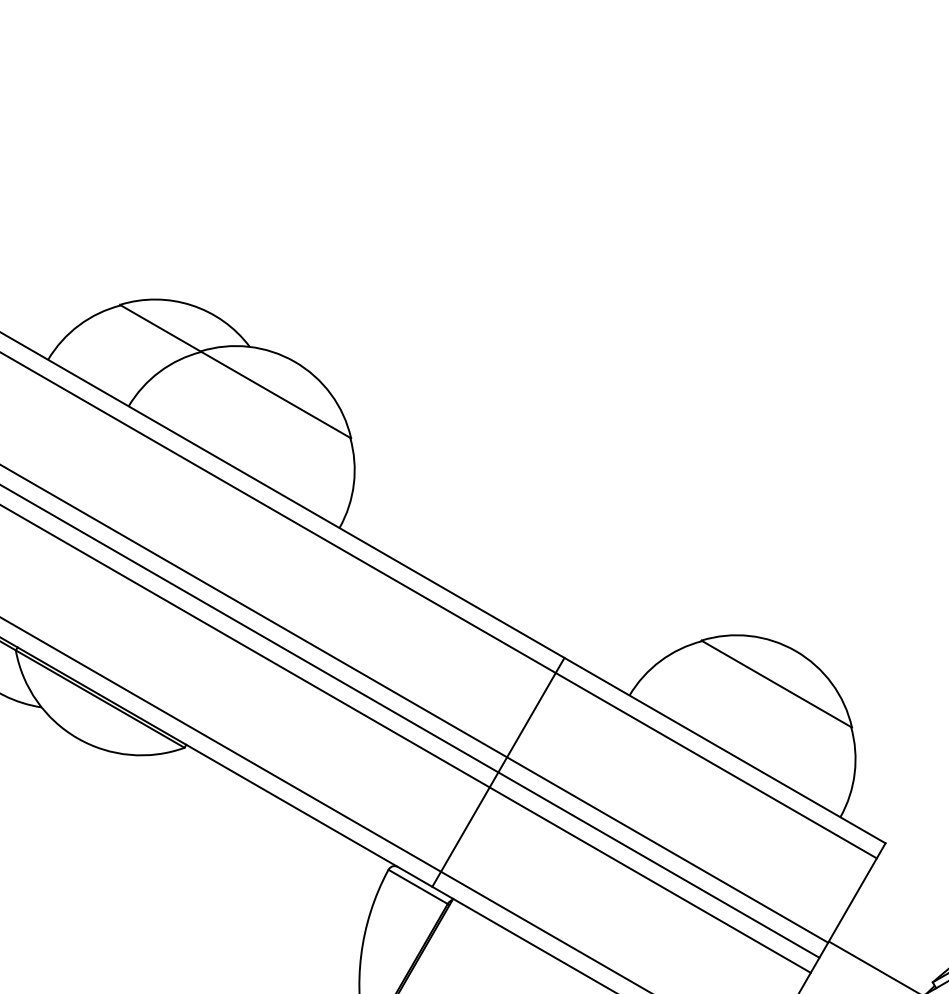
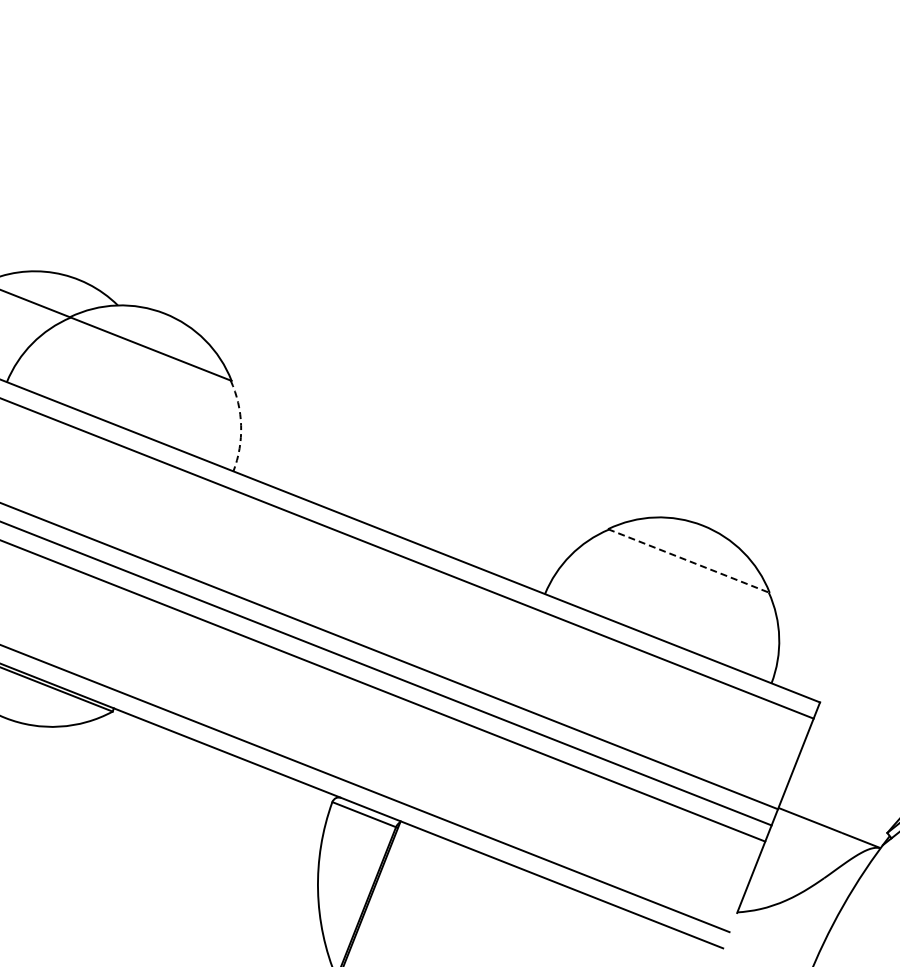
arc: (353, 484) -> (240, 426), solid -> dashed
line: (776, 684) -> (688, 561), solid -> dashed
line: (498, 771) -> (426, 688), removed

